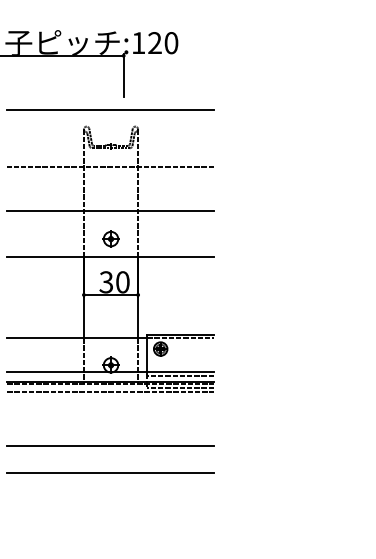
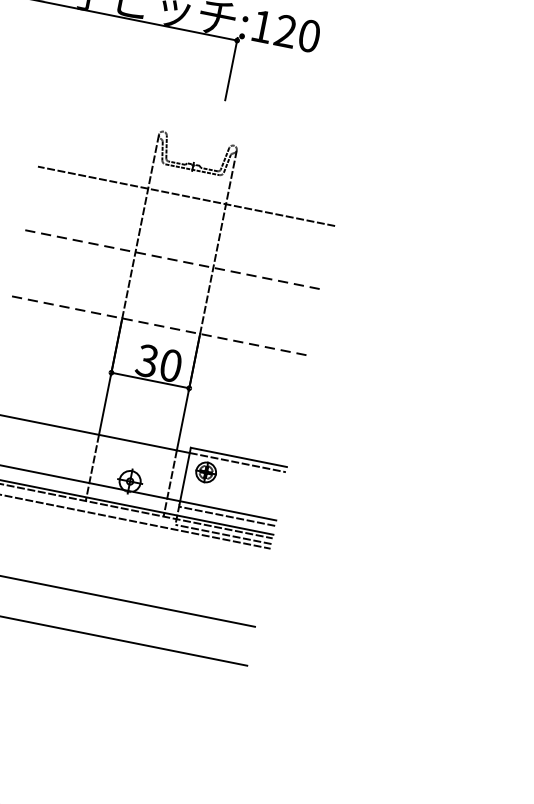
line: (110, 109) -> (202, 113), removed
line: (111, 211) -> (174, 260), solid -> dashed
part: (110, 238) -> (165, 299), removed
line: (111, 257) -> (161, 326), solid -> dashed

